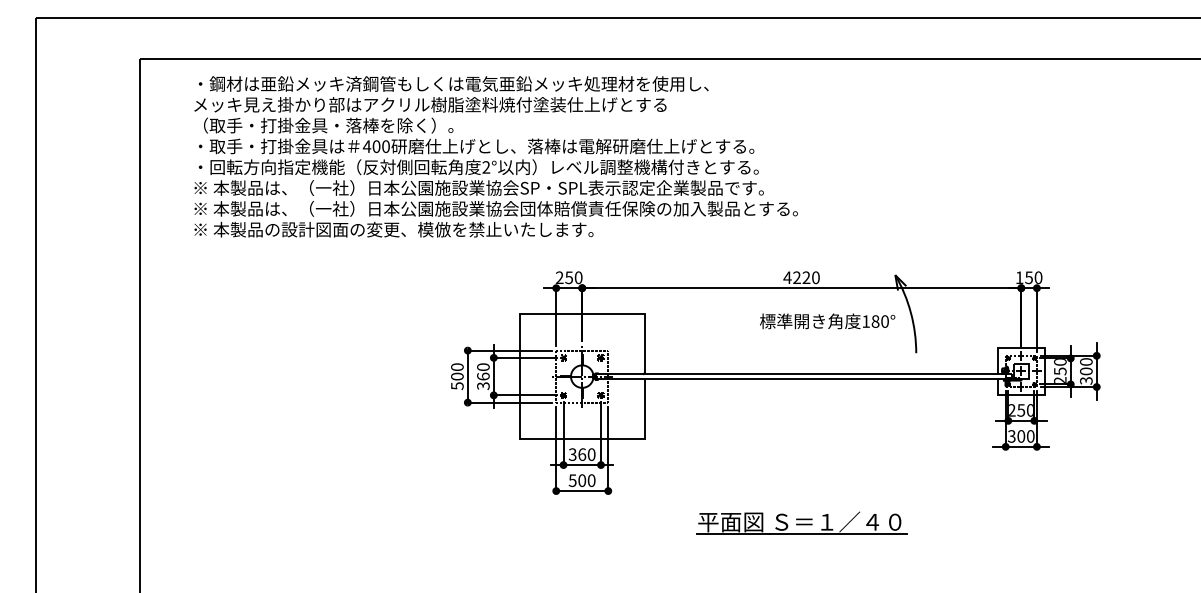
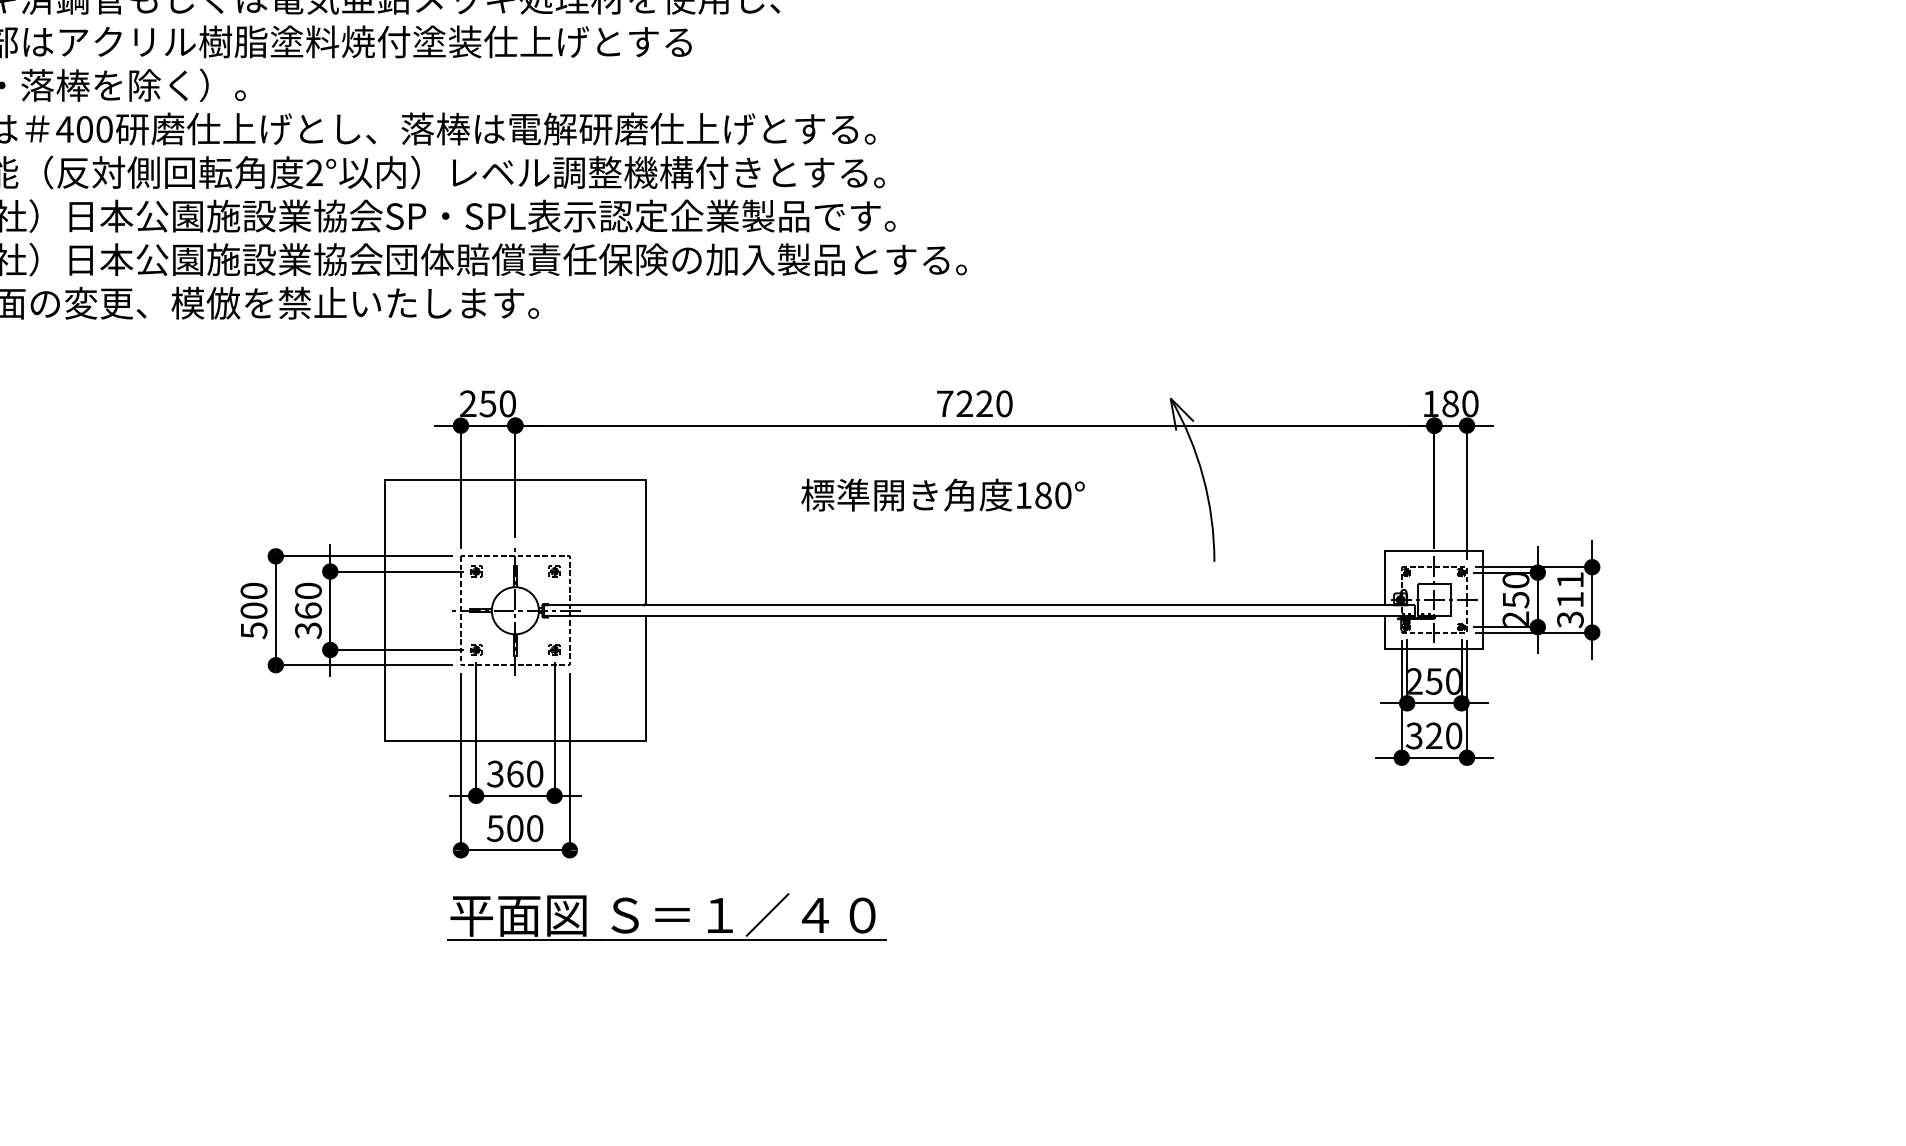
text: (787, 277) -> (944, 403), 4220 -> 7220
text: (1028, 277) -> (1449, 403), 150 -> 180
text: (827, 321) -> (942, 495), moved
text: (1086, 366) -> (1570, 589), 300 -> 311
text: (1021, 436) -> (1434, 736), 300 -> 320
part: (801, 522) -> (666, 916), moved

